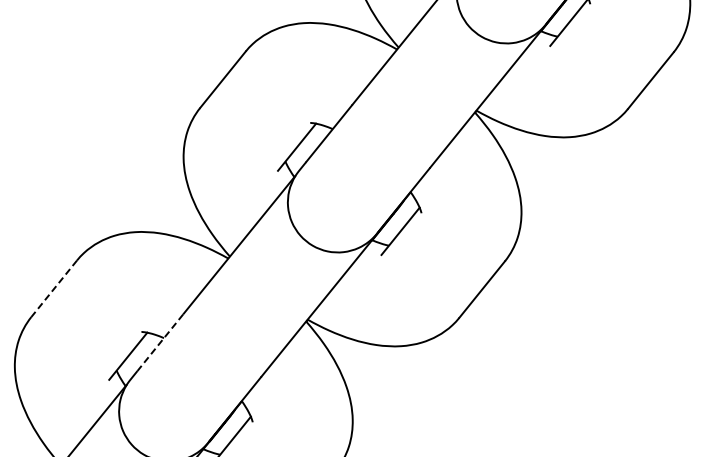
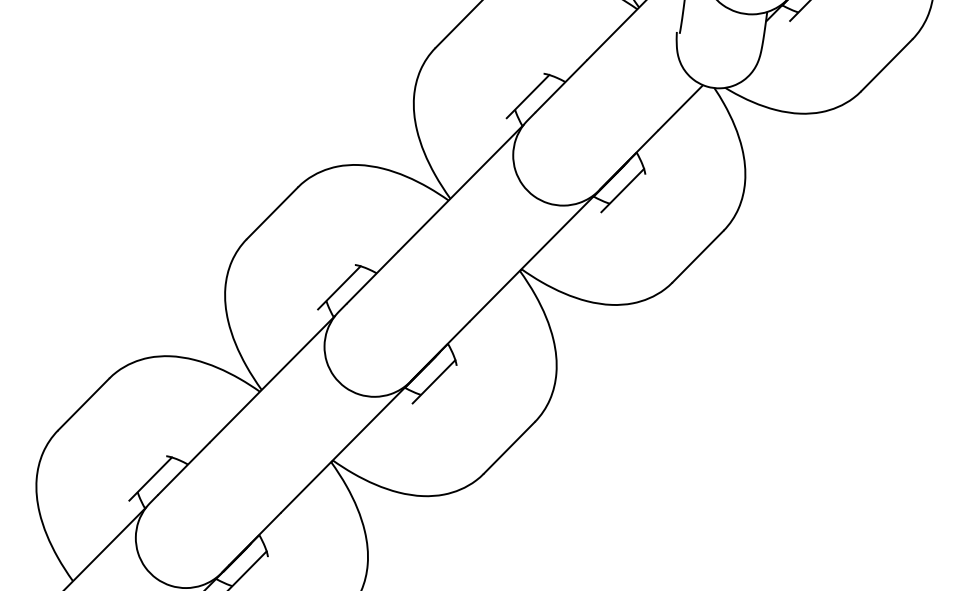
line: (54, 288) -> (83, 404), dashed -> solid
line: (159, 343) -> (183, 469), dashed -> solid

